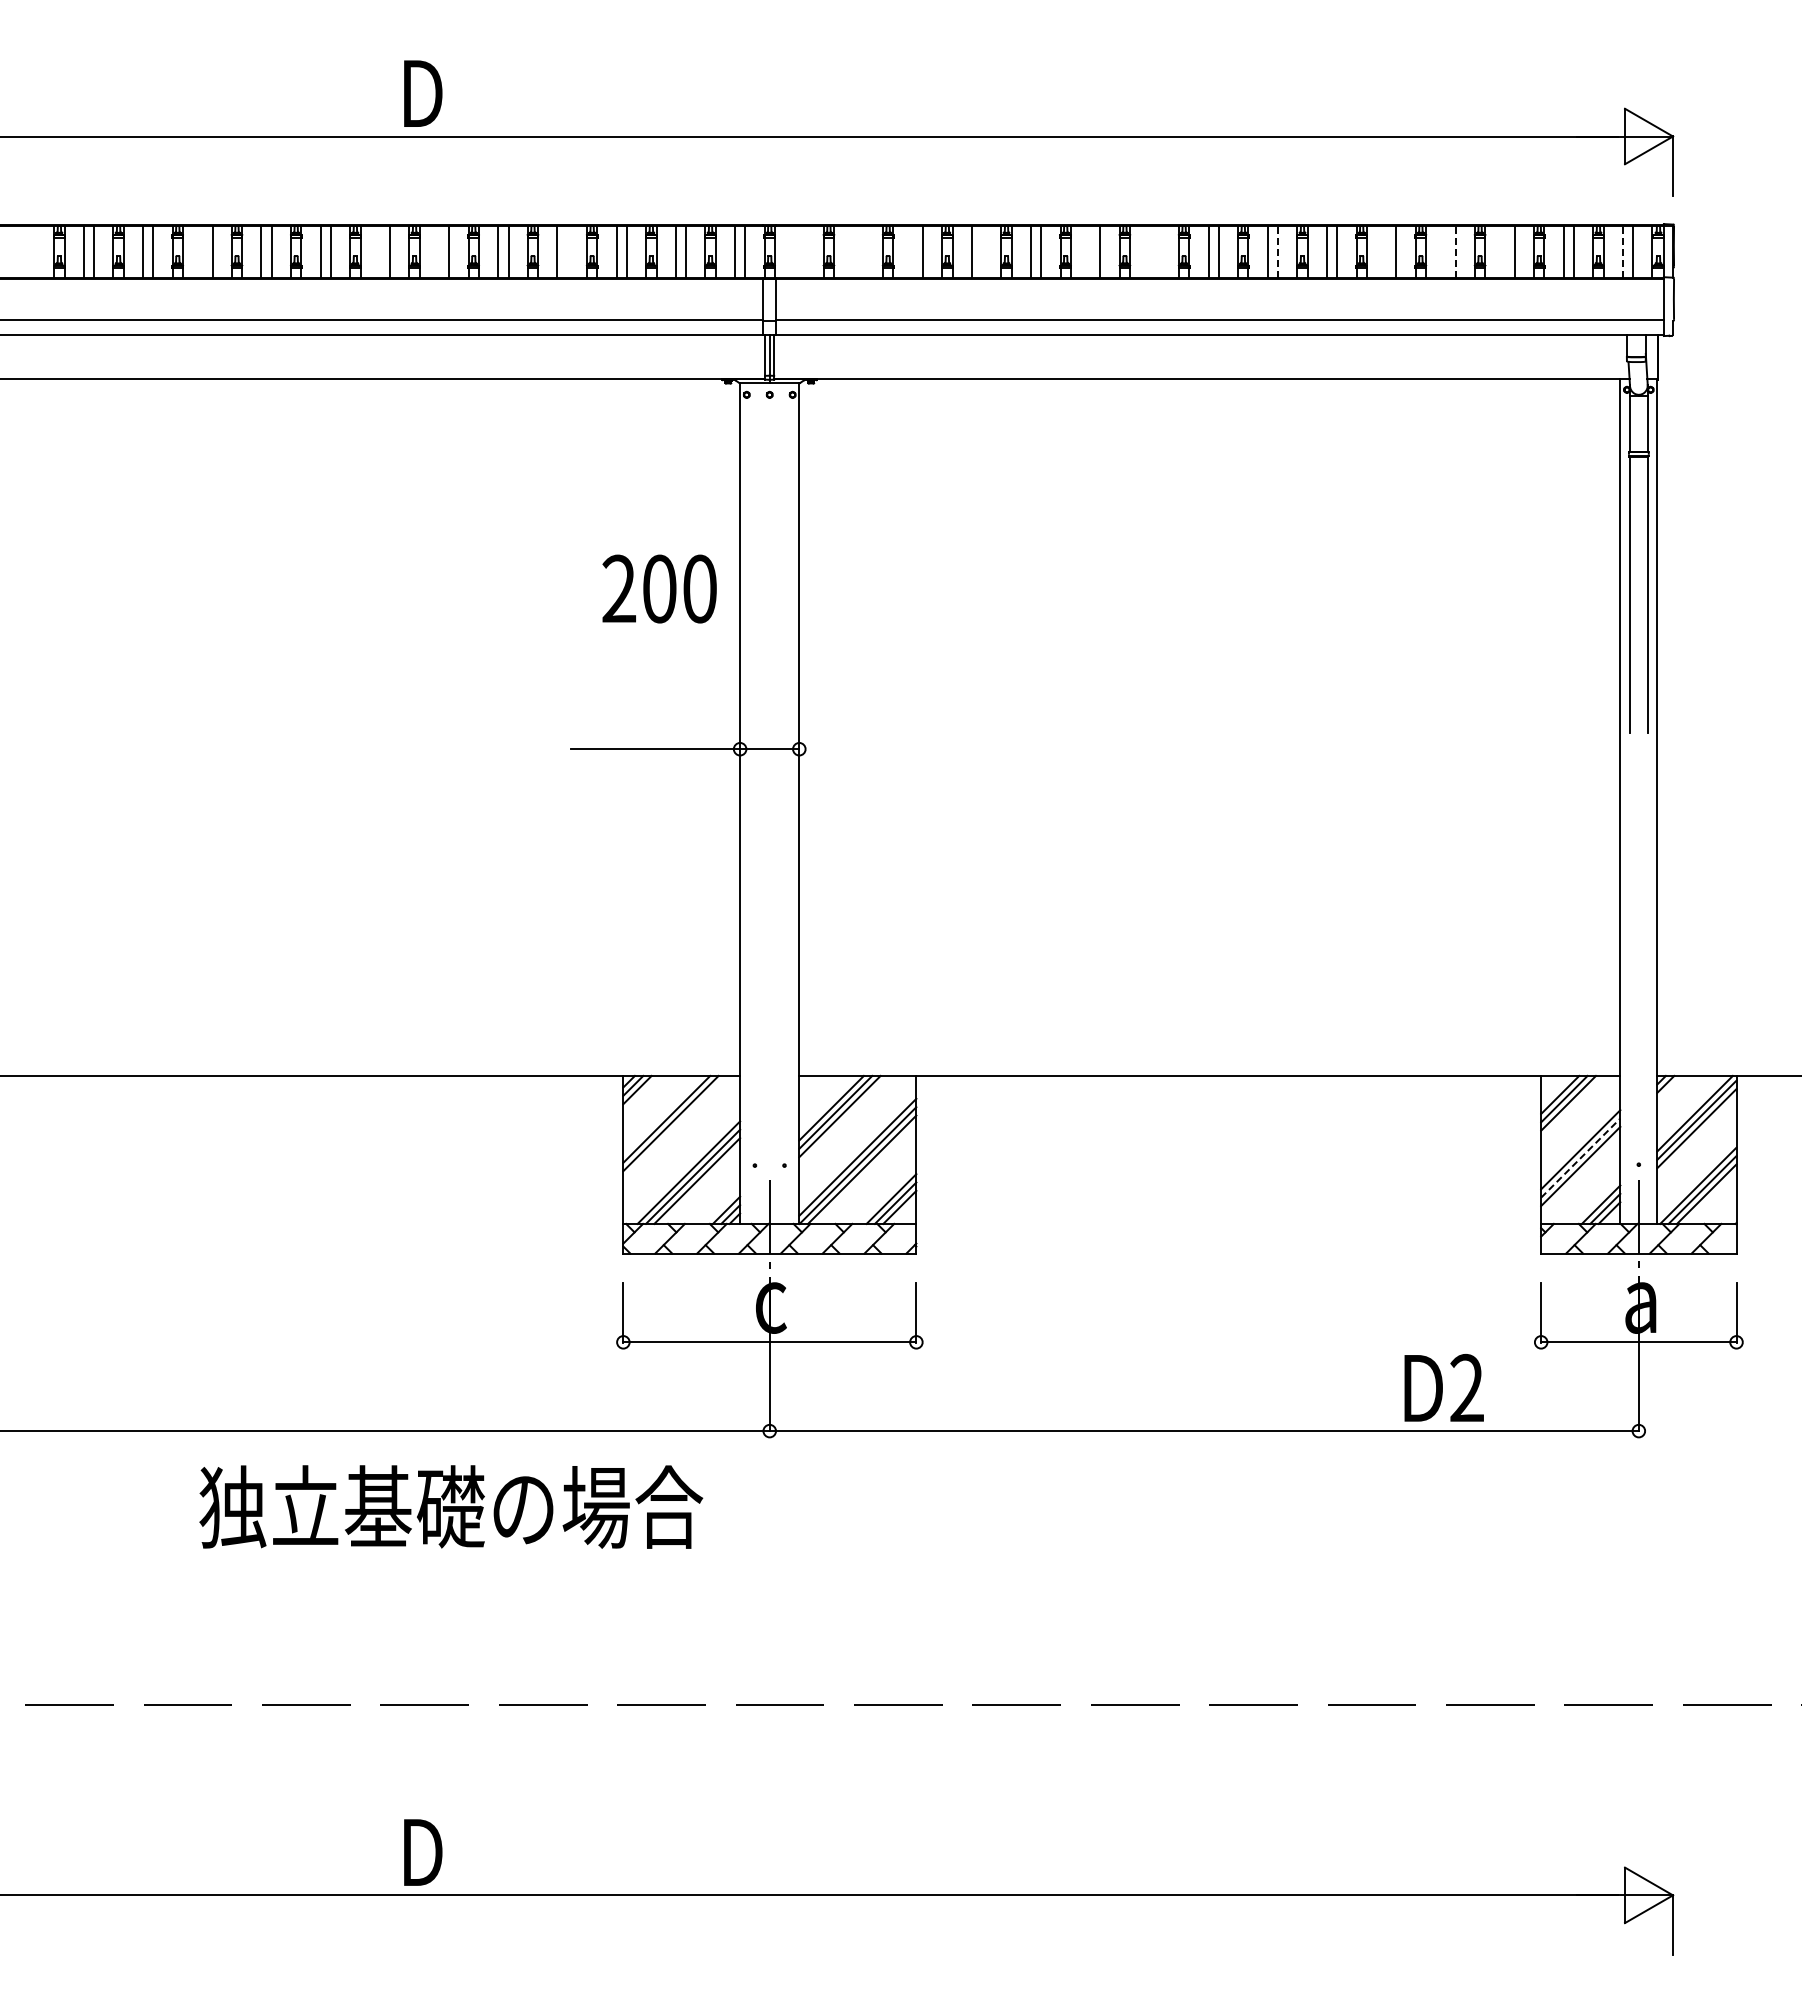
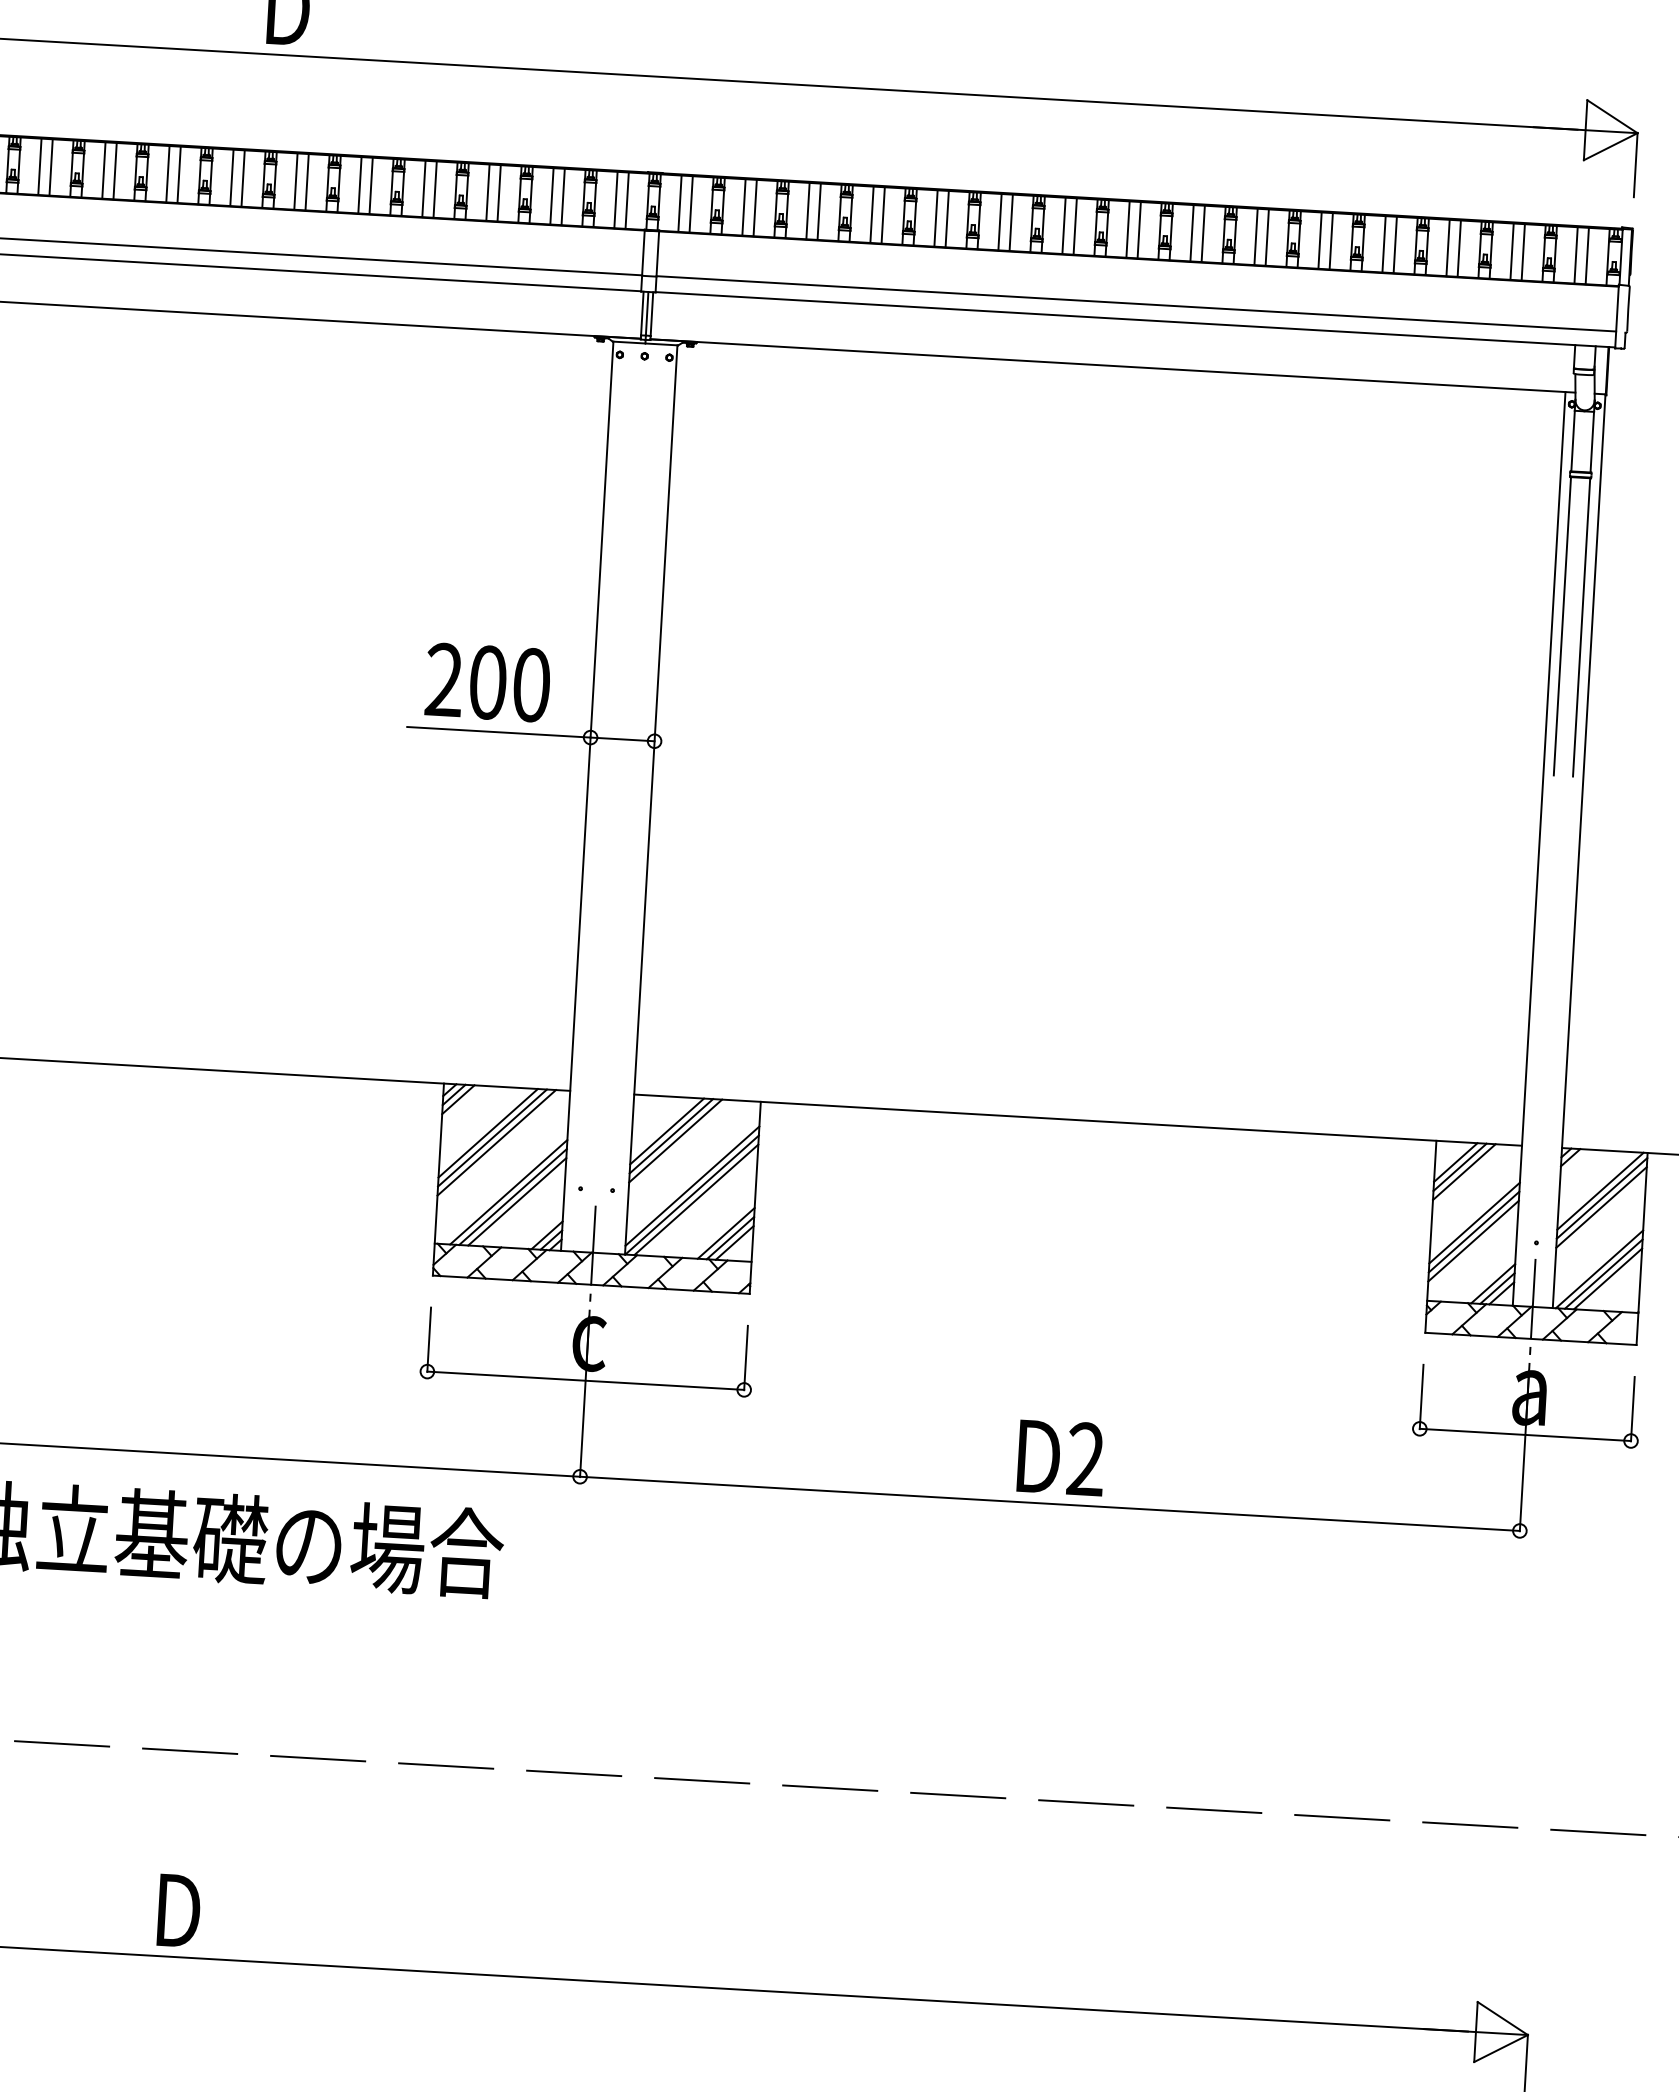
line: (1278, 251) -> (1203, 232), dashed -> solid
line: (1455, 251) -> (1395, 243), dashed -> solid
line: (1622, 251) -> (1575, 254), dashed -> solid
line: (202, 252) -> (40, 166), added
line: (379, 252) -> (231, 177), added
line: (438, 252) -> (295, 181), added
line: (567, 252) -> (434, 189), added
line: (794, 252) -> (680, 203), added
line: (804, 252) -> (691, 204), added
line: (853, 252) -> (744, 207), added
line: (863, 252) -> (754, 208), added
line: (912, 252) -> (807, 211), added
line: (982, 252) -> (883, 215), added
line: (1090, 252) -> (1000, 222), added
line: (1149, 252) -> (1064, 225), added
line: (1159, 252) -> (1075, 226), added
line: (1386, 252) -> (1320, 240), added
line: (1445, 252) -> (1384, 244), added
line: (1504, 252) -> (1448, 248), added
text: (659, 588) -> (487, 682), moved
line: (674, 1127) -> (496, 1142), added
line: (1580, 1158) -> (1473, 1232), dashed -> solid
text: (1443, 1387) -> (1060, 1457), moved

